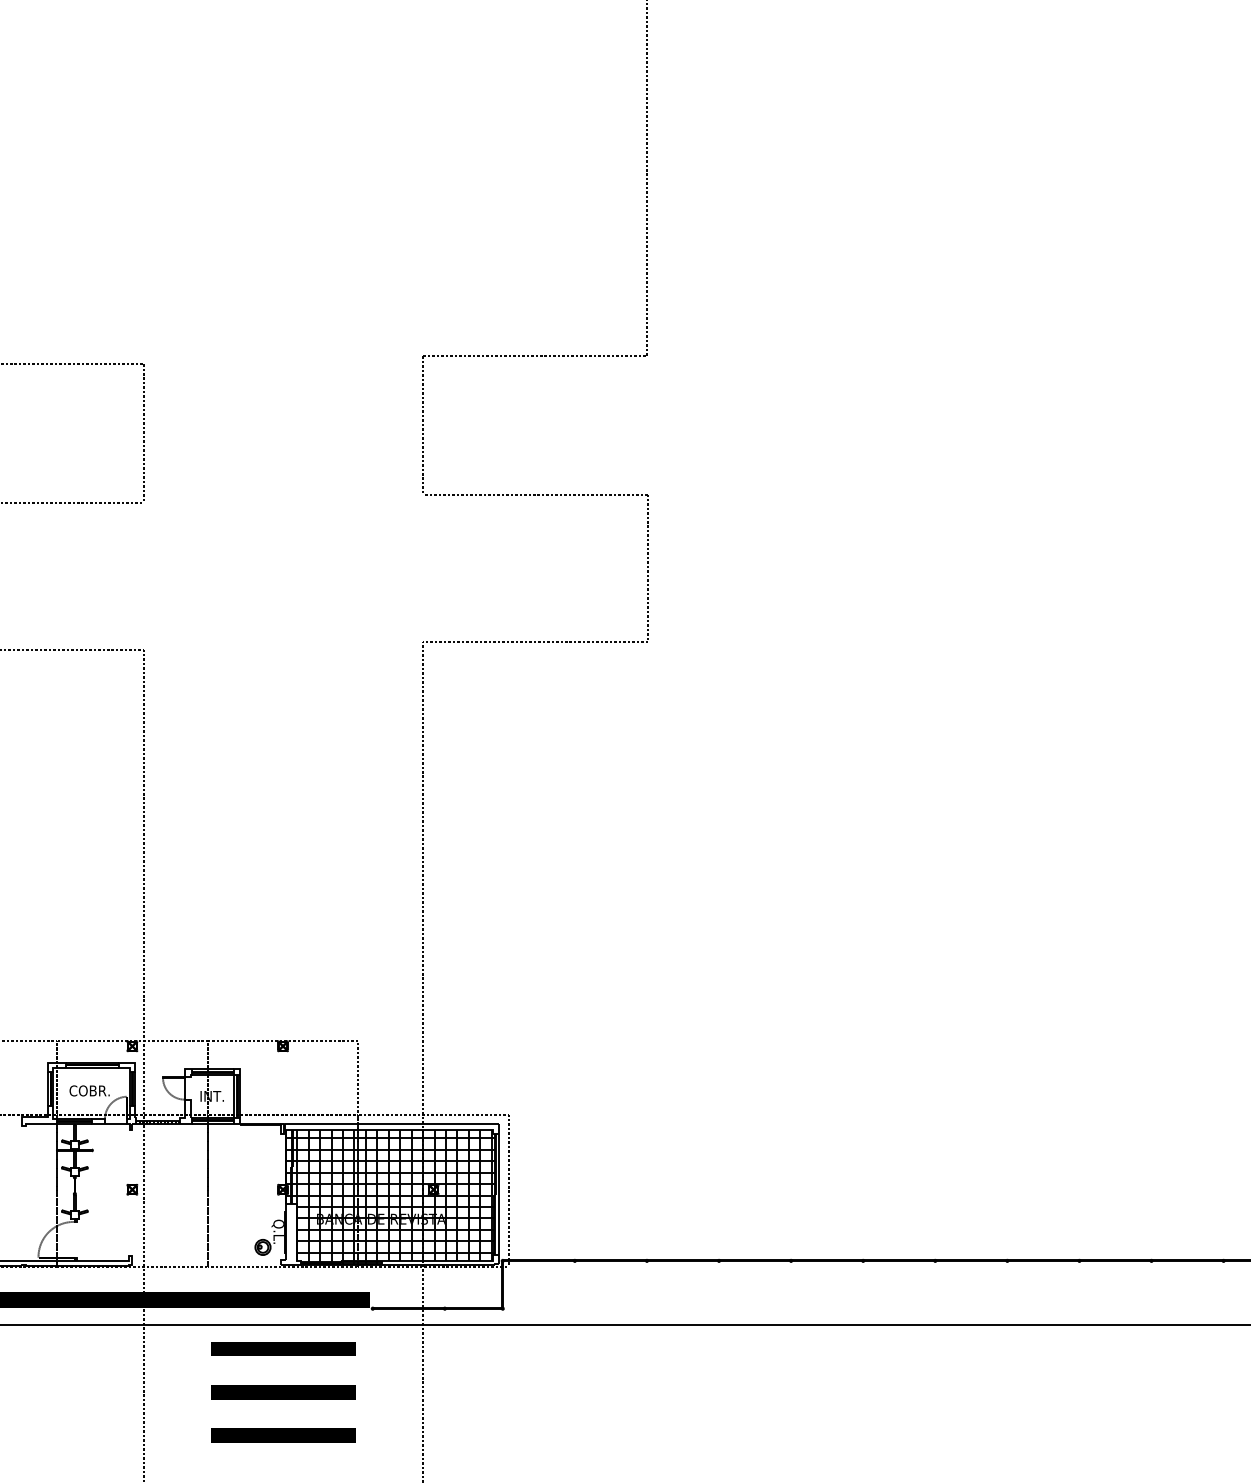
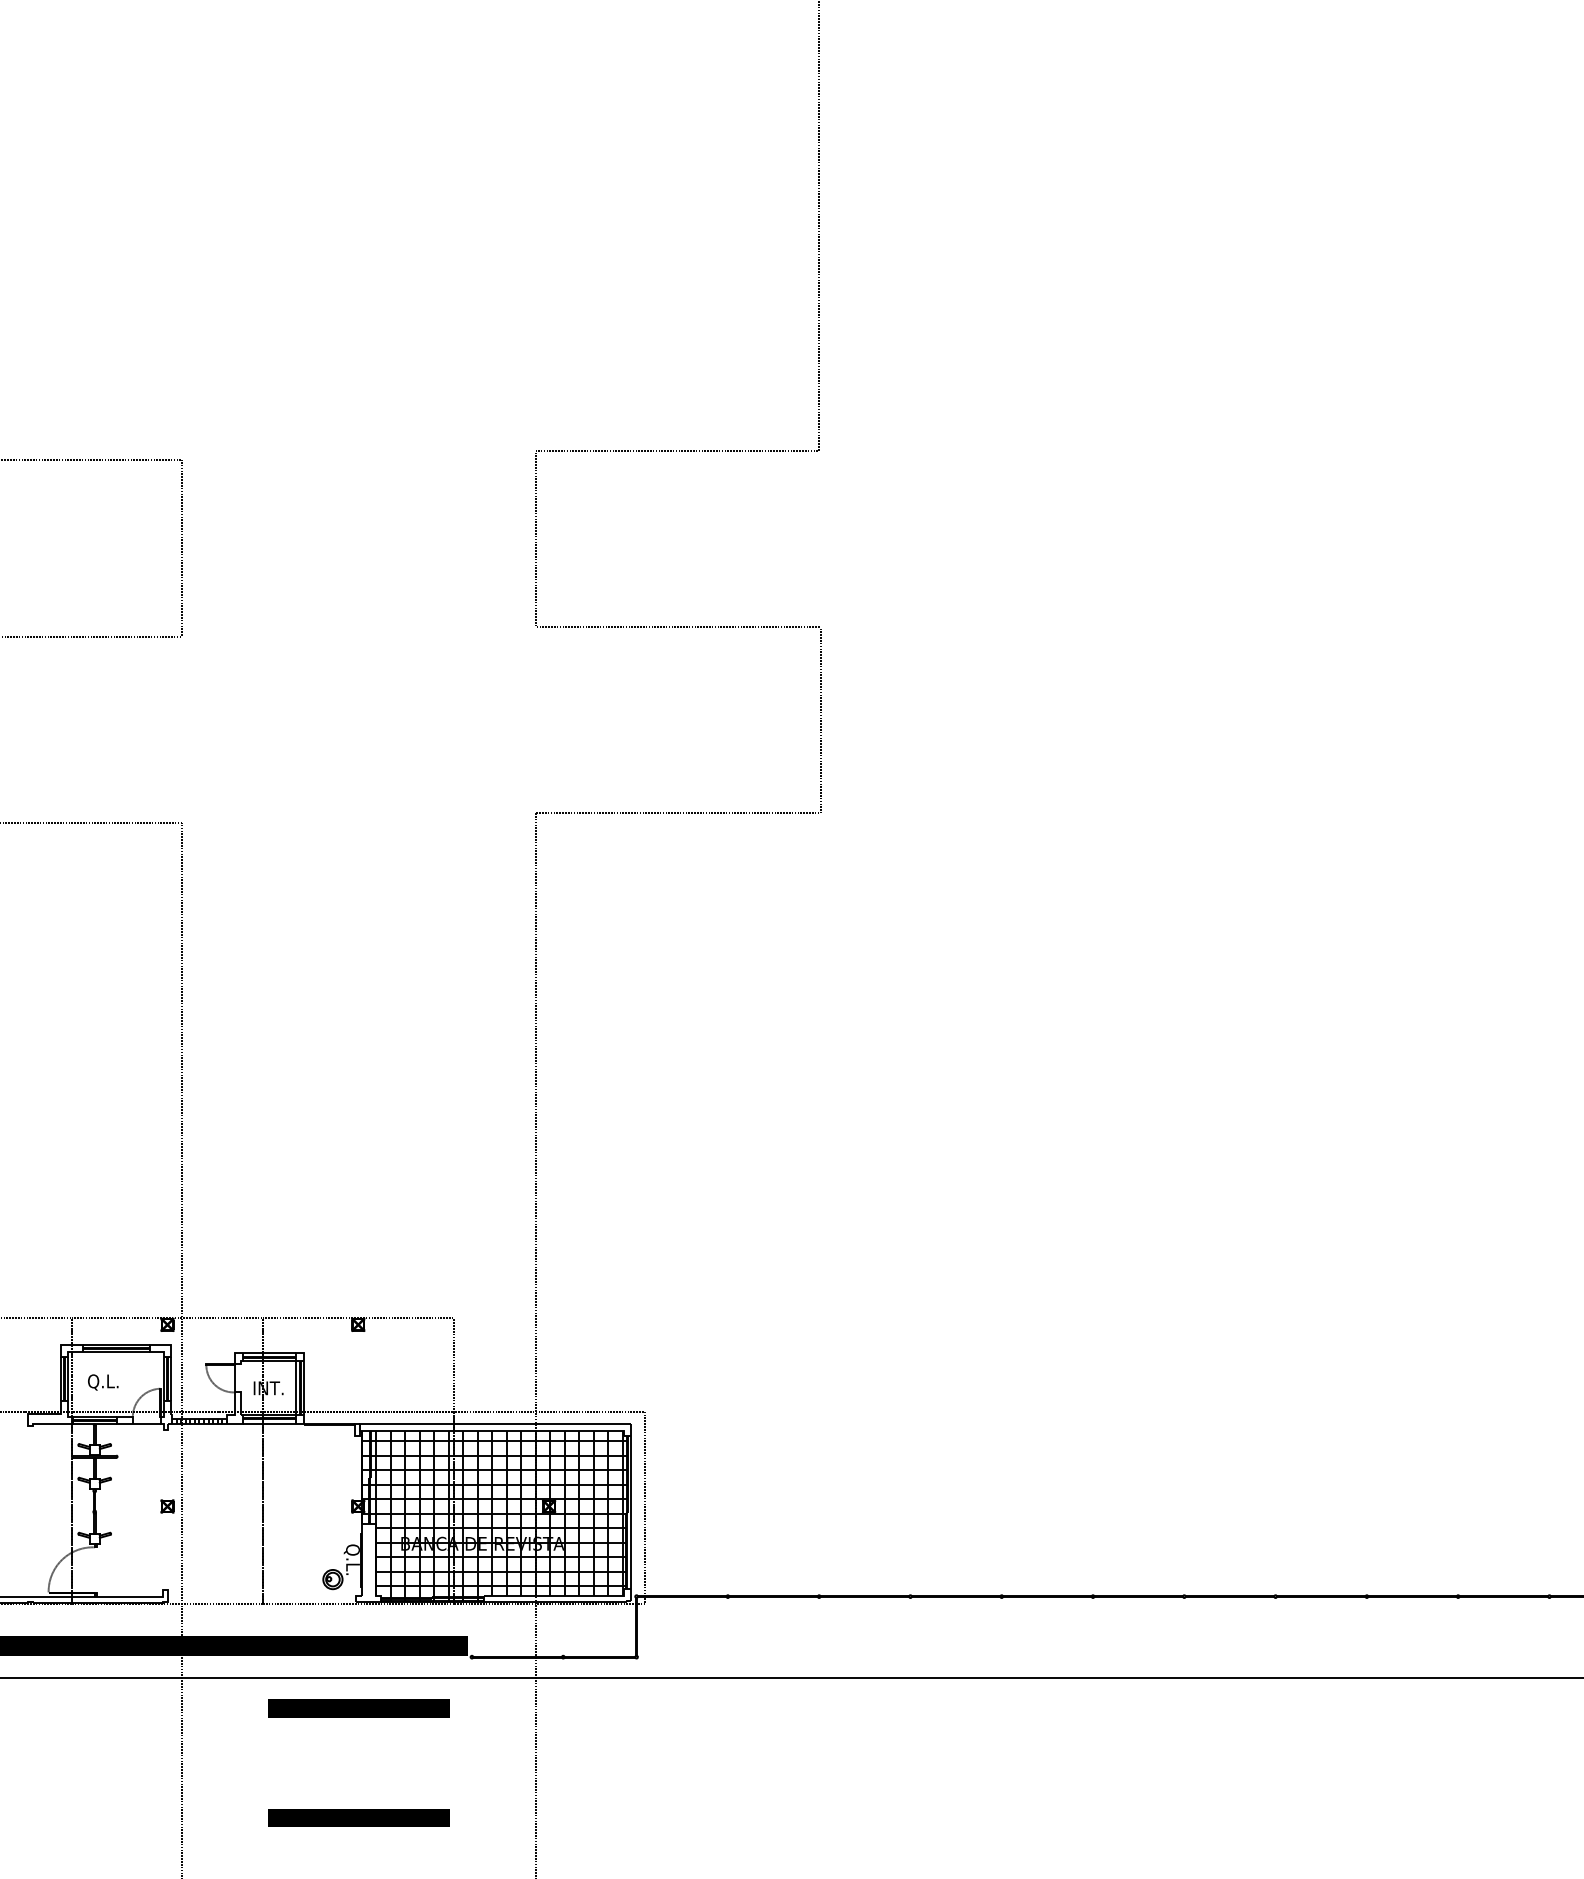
text: (91, 1091) -> (115, 1382), COBR. -> Q.L.
line: (283, 1392) -> (358, 1763), removed

